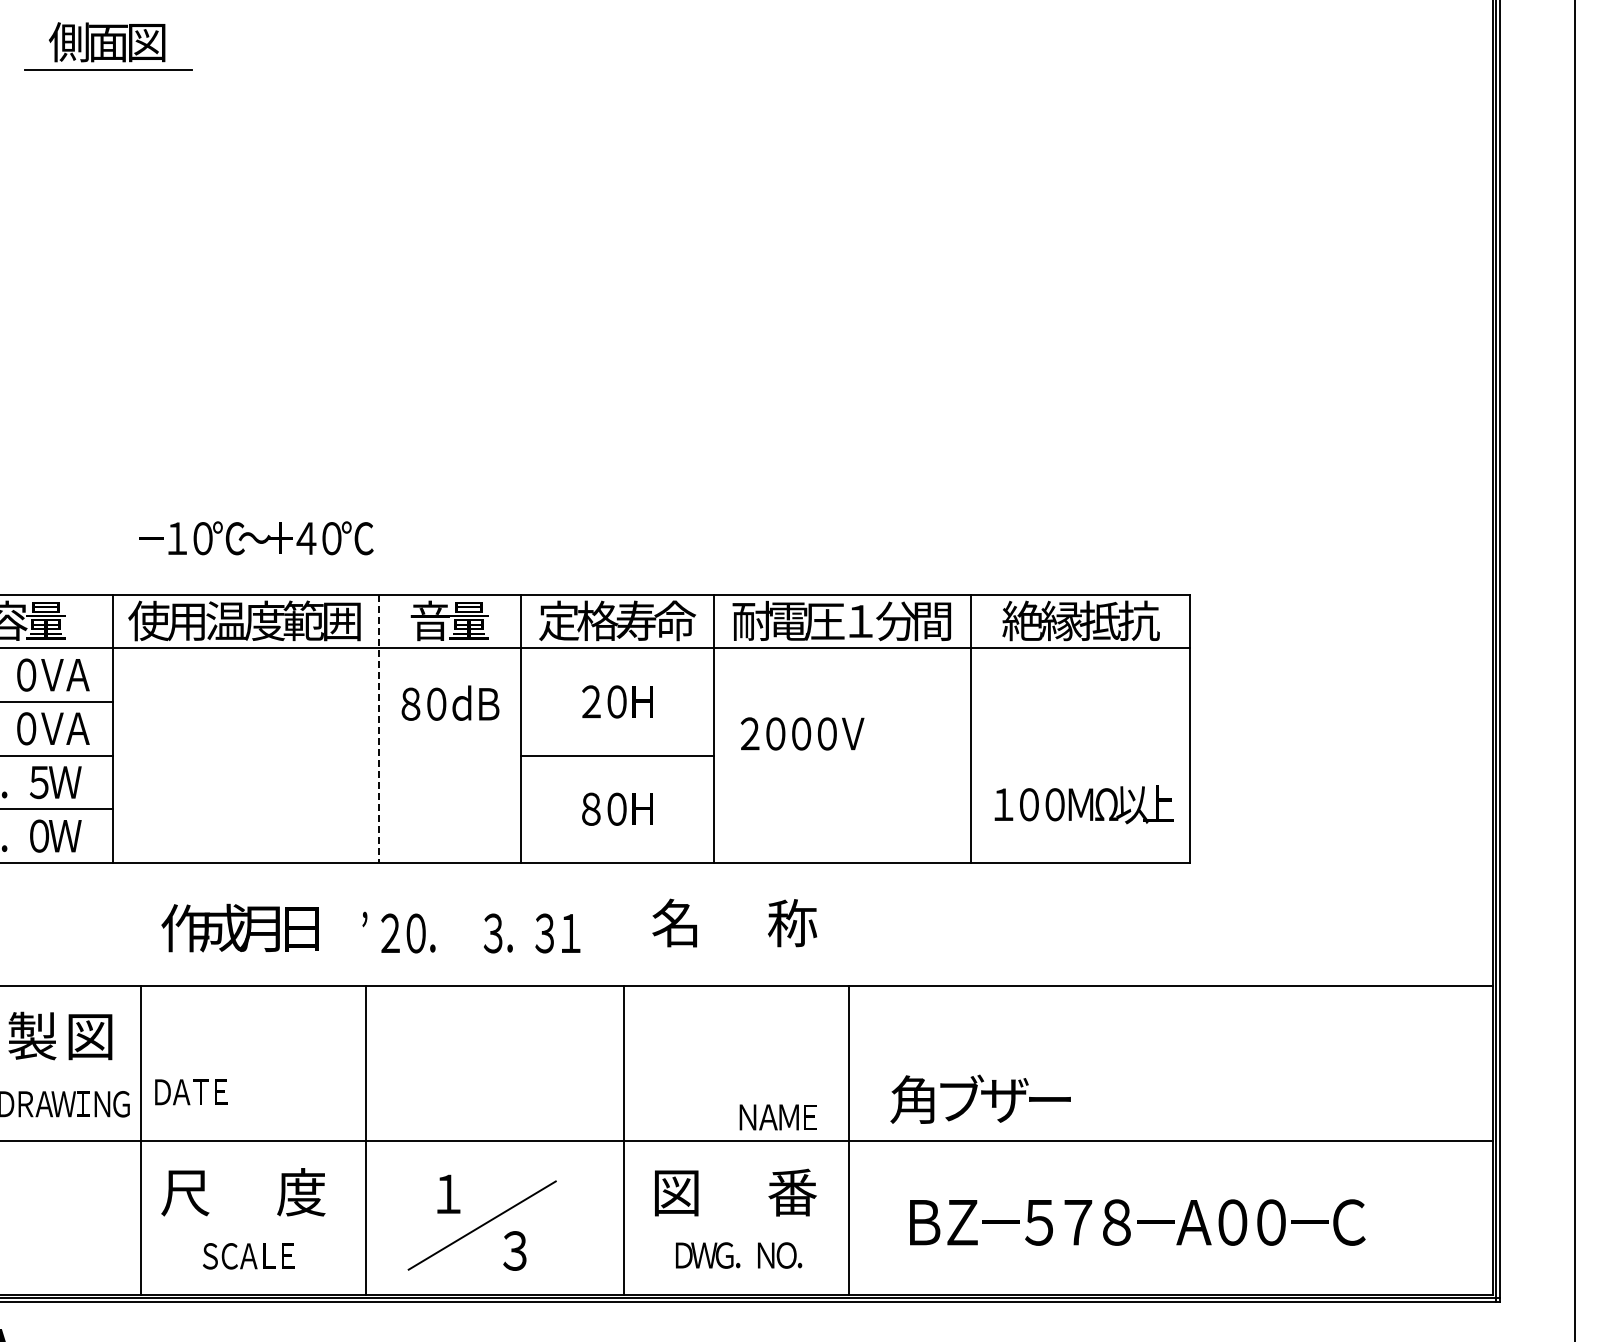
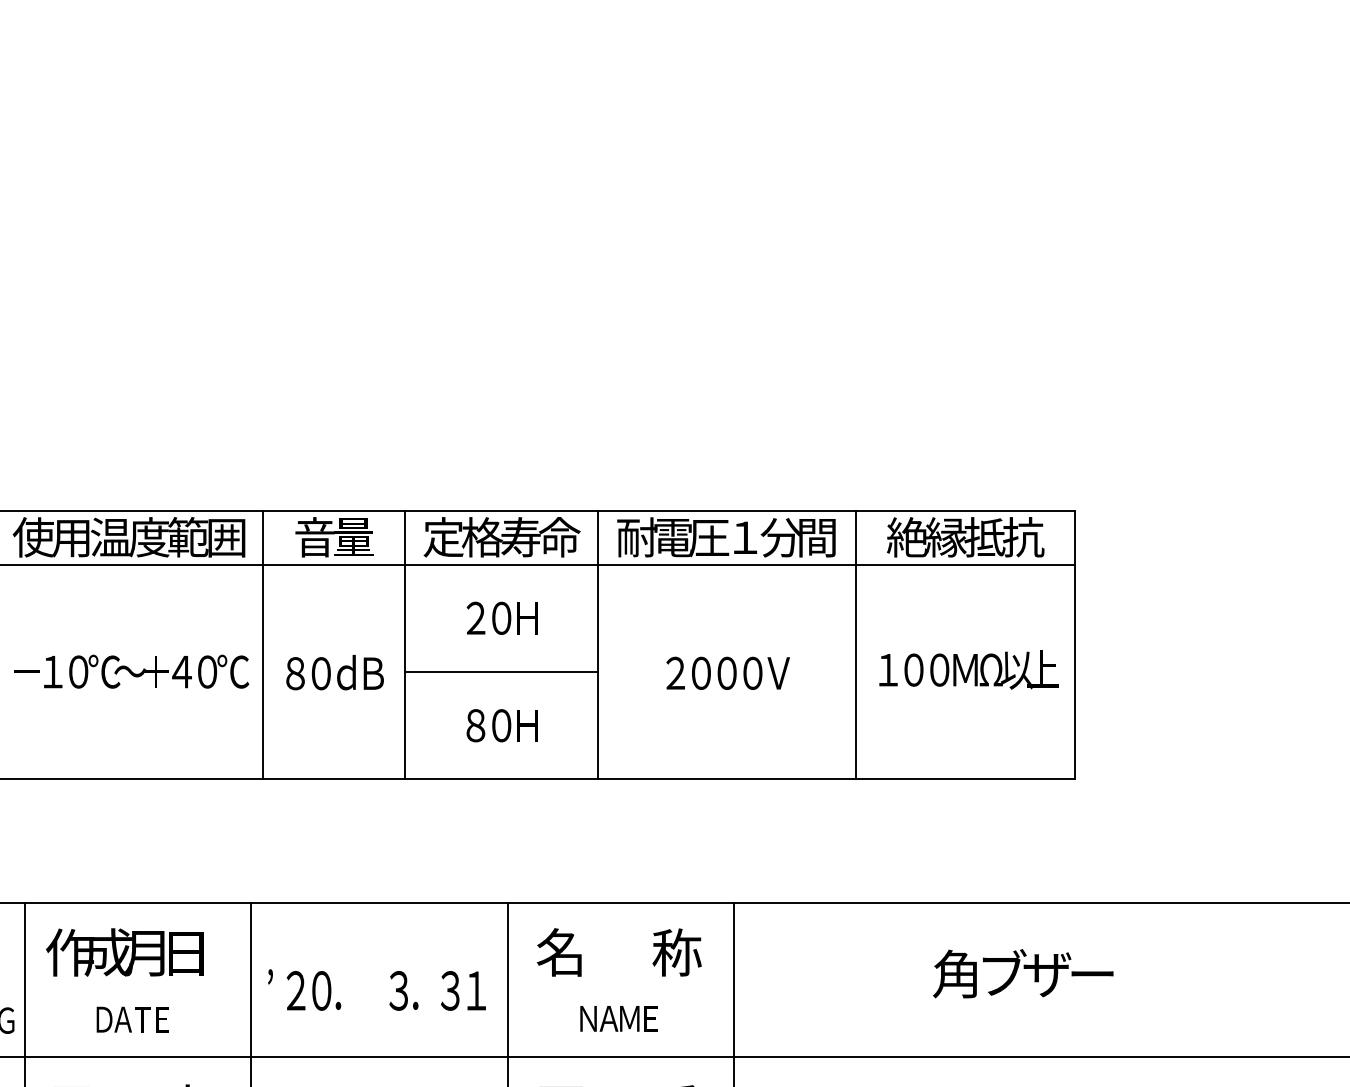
text: (256, 538) -> (132, 671), moved
text: (450, 702) -> (335, 671), moved
line: (378, 729) -> (263, 645), dashed -> solid
text: (802, 733) -> (728, 672), moved
text: (1083, 804) -> (968, 669), moved
text: (734, 922) -> (619, 951), moved
text: (239, 927) -> (124, 951), moved
text: (471, 932) -> (377, 989), moved
text: (191, 1092) -> (133, 1019), moved
text: (980, 1098) -> (1023, 972), moved
text: (777, 1117) -> (618, 1018), moved

